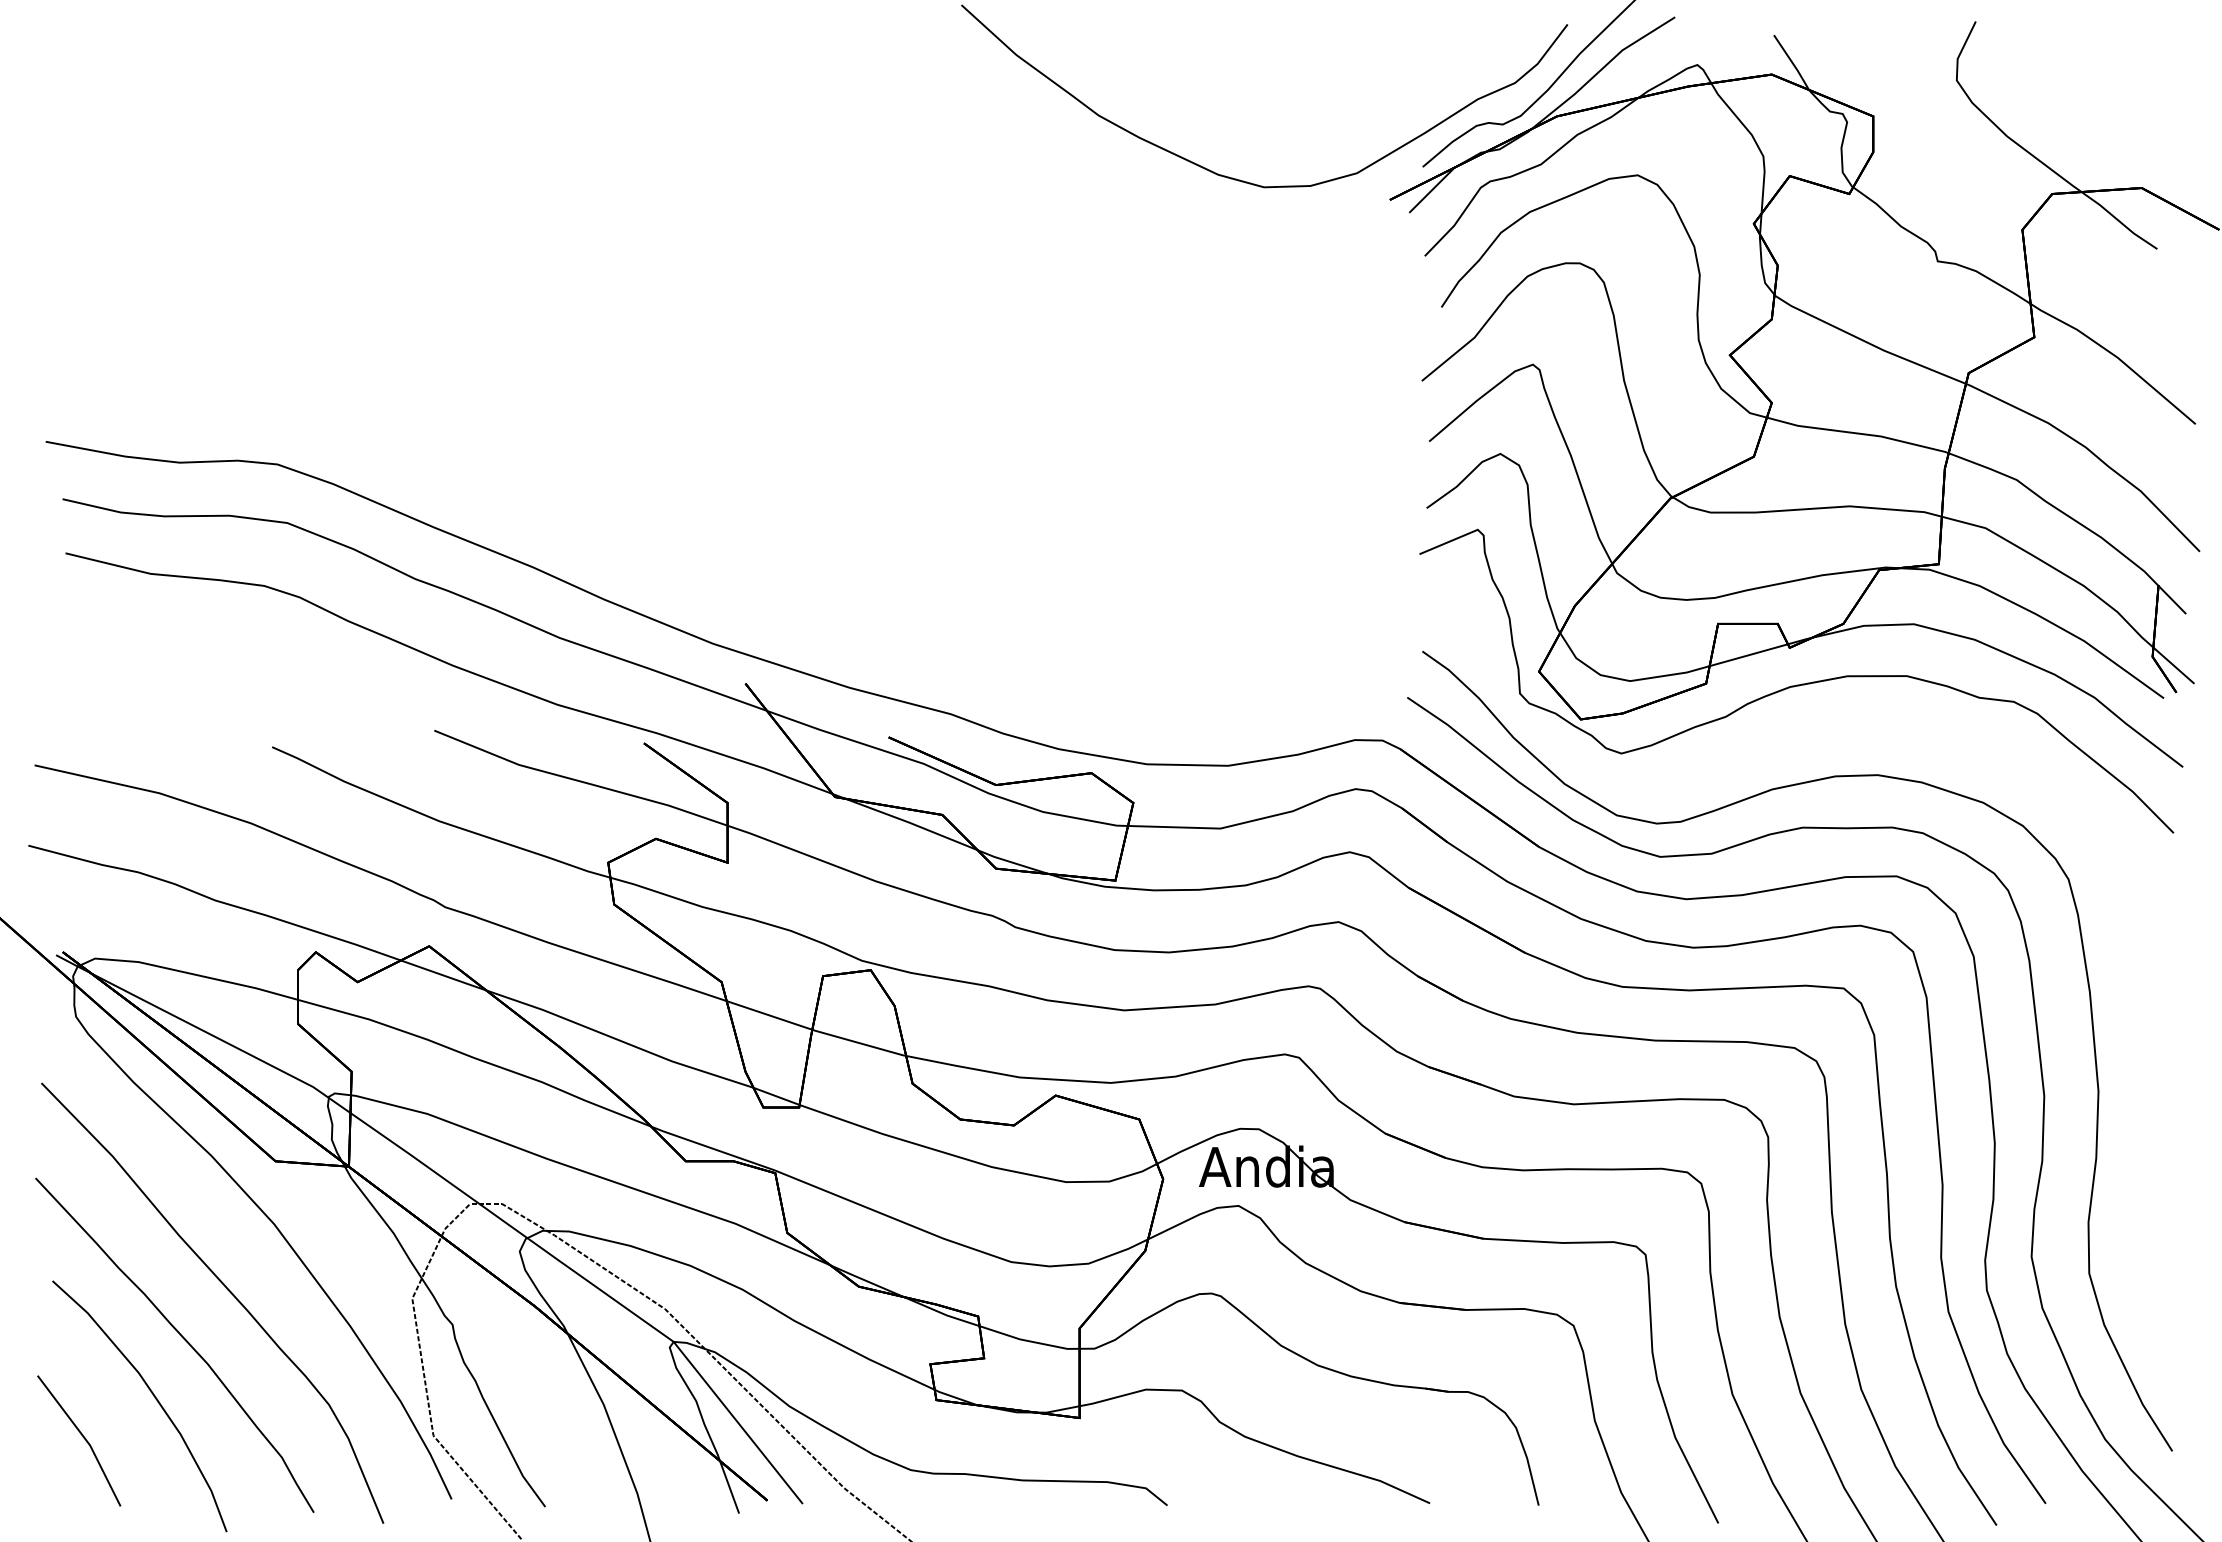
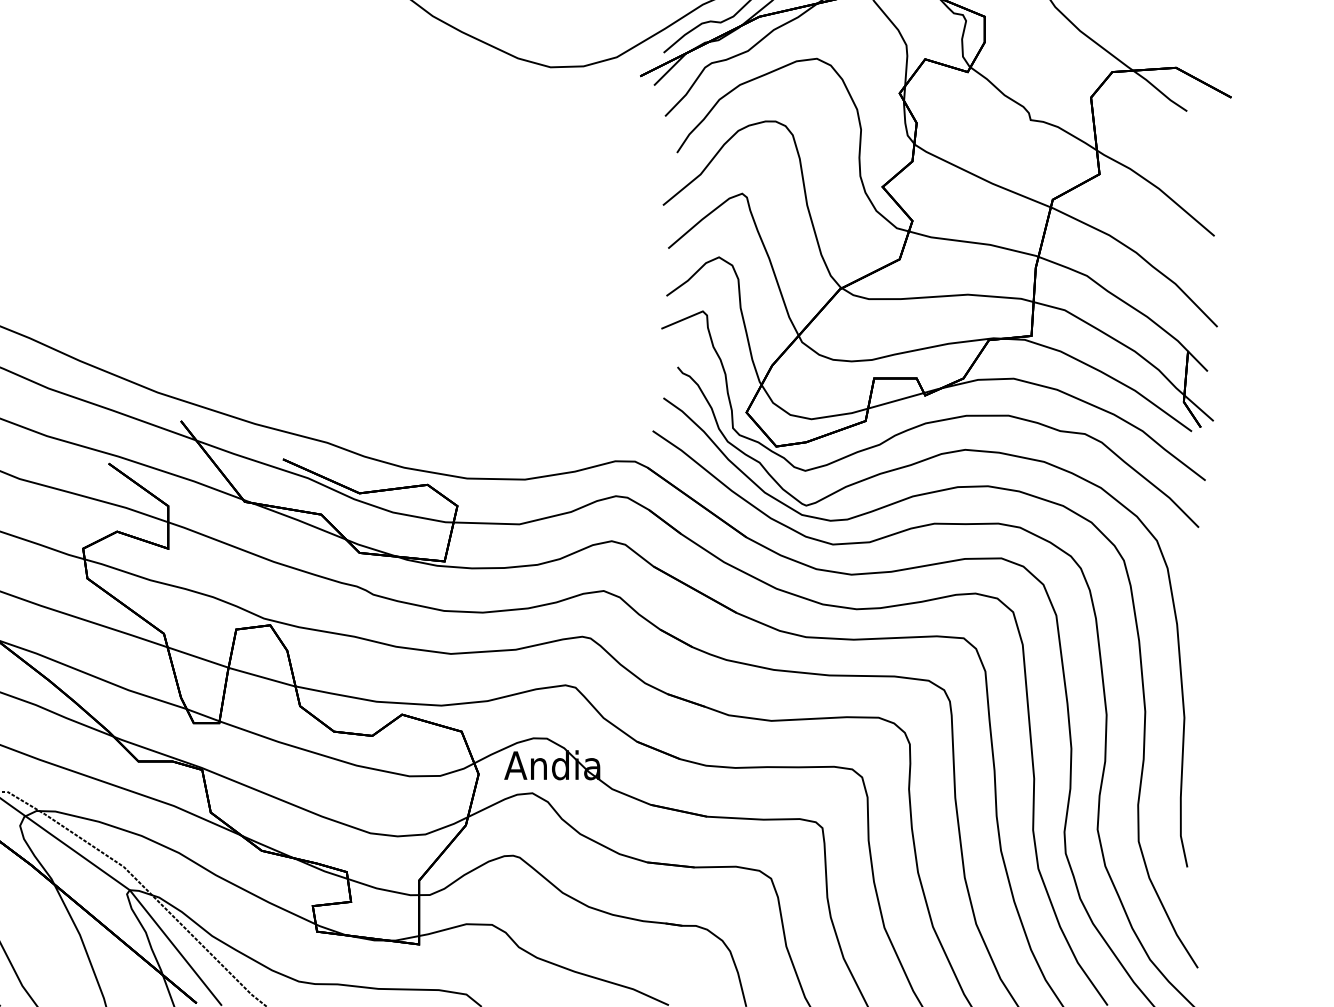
curve: (1742, 754) -> (891, 471), added

